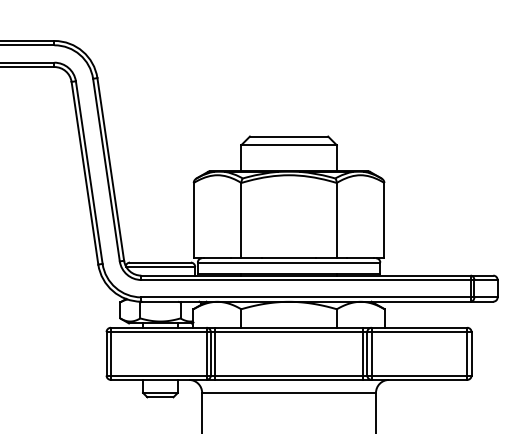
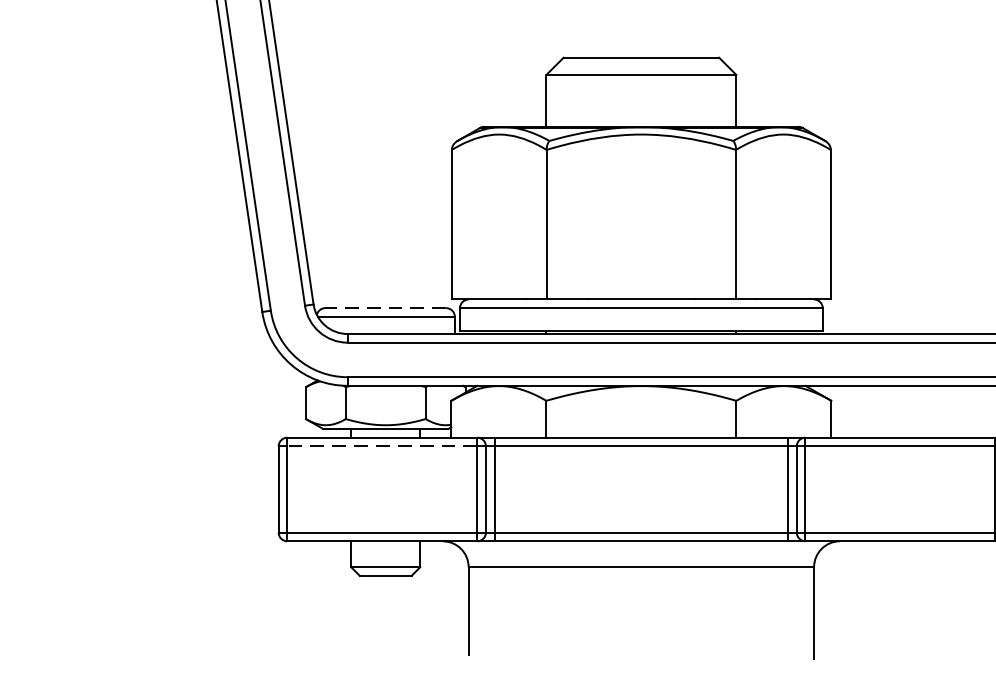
line: (159, 262) -> (383, 307), solid -> dashed
line: (158, 332) -> (381, 447), solid -> dashed

